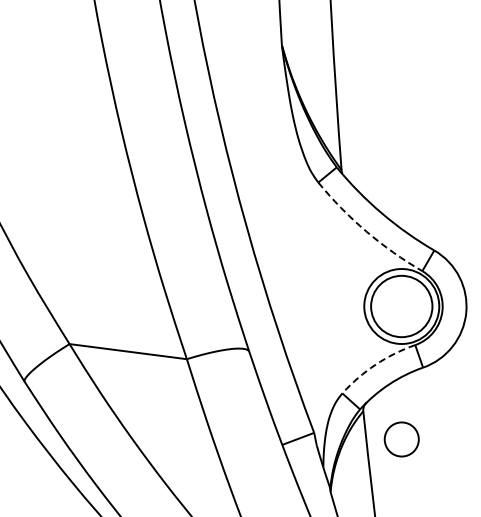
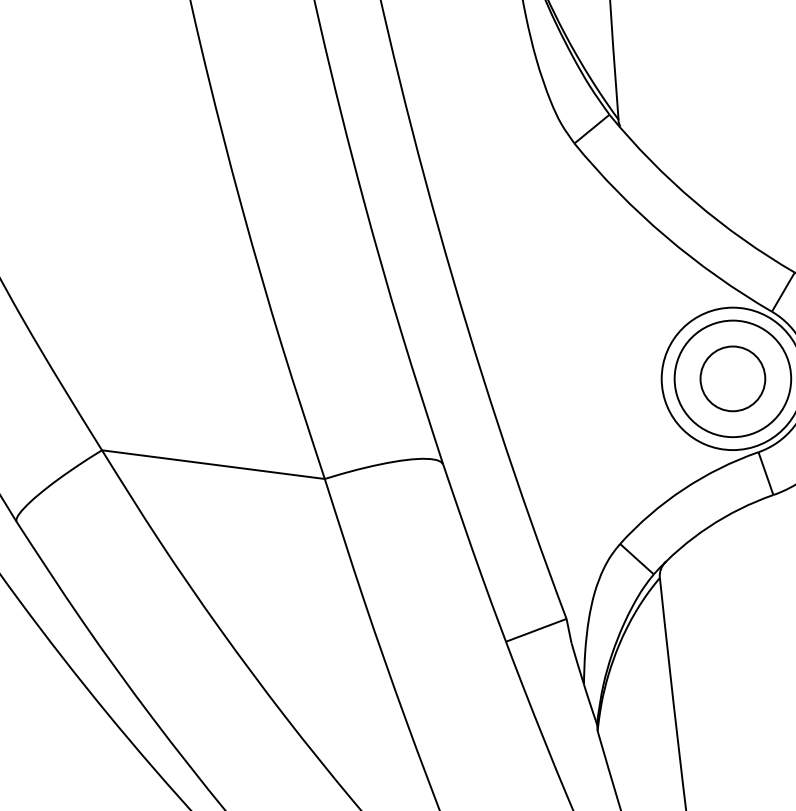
arc: (366, 231) -> (665, 236), dashed -> solid
arc: (375, 364) -> (683, 489), dashed -> solid
circle: (401, 439) -> (732, 378), moved

